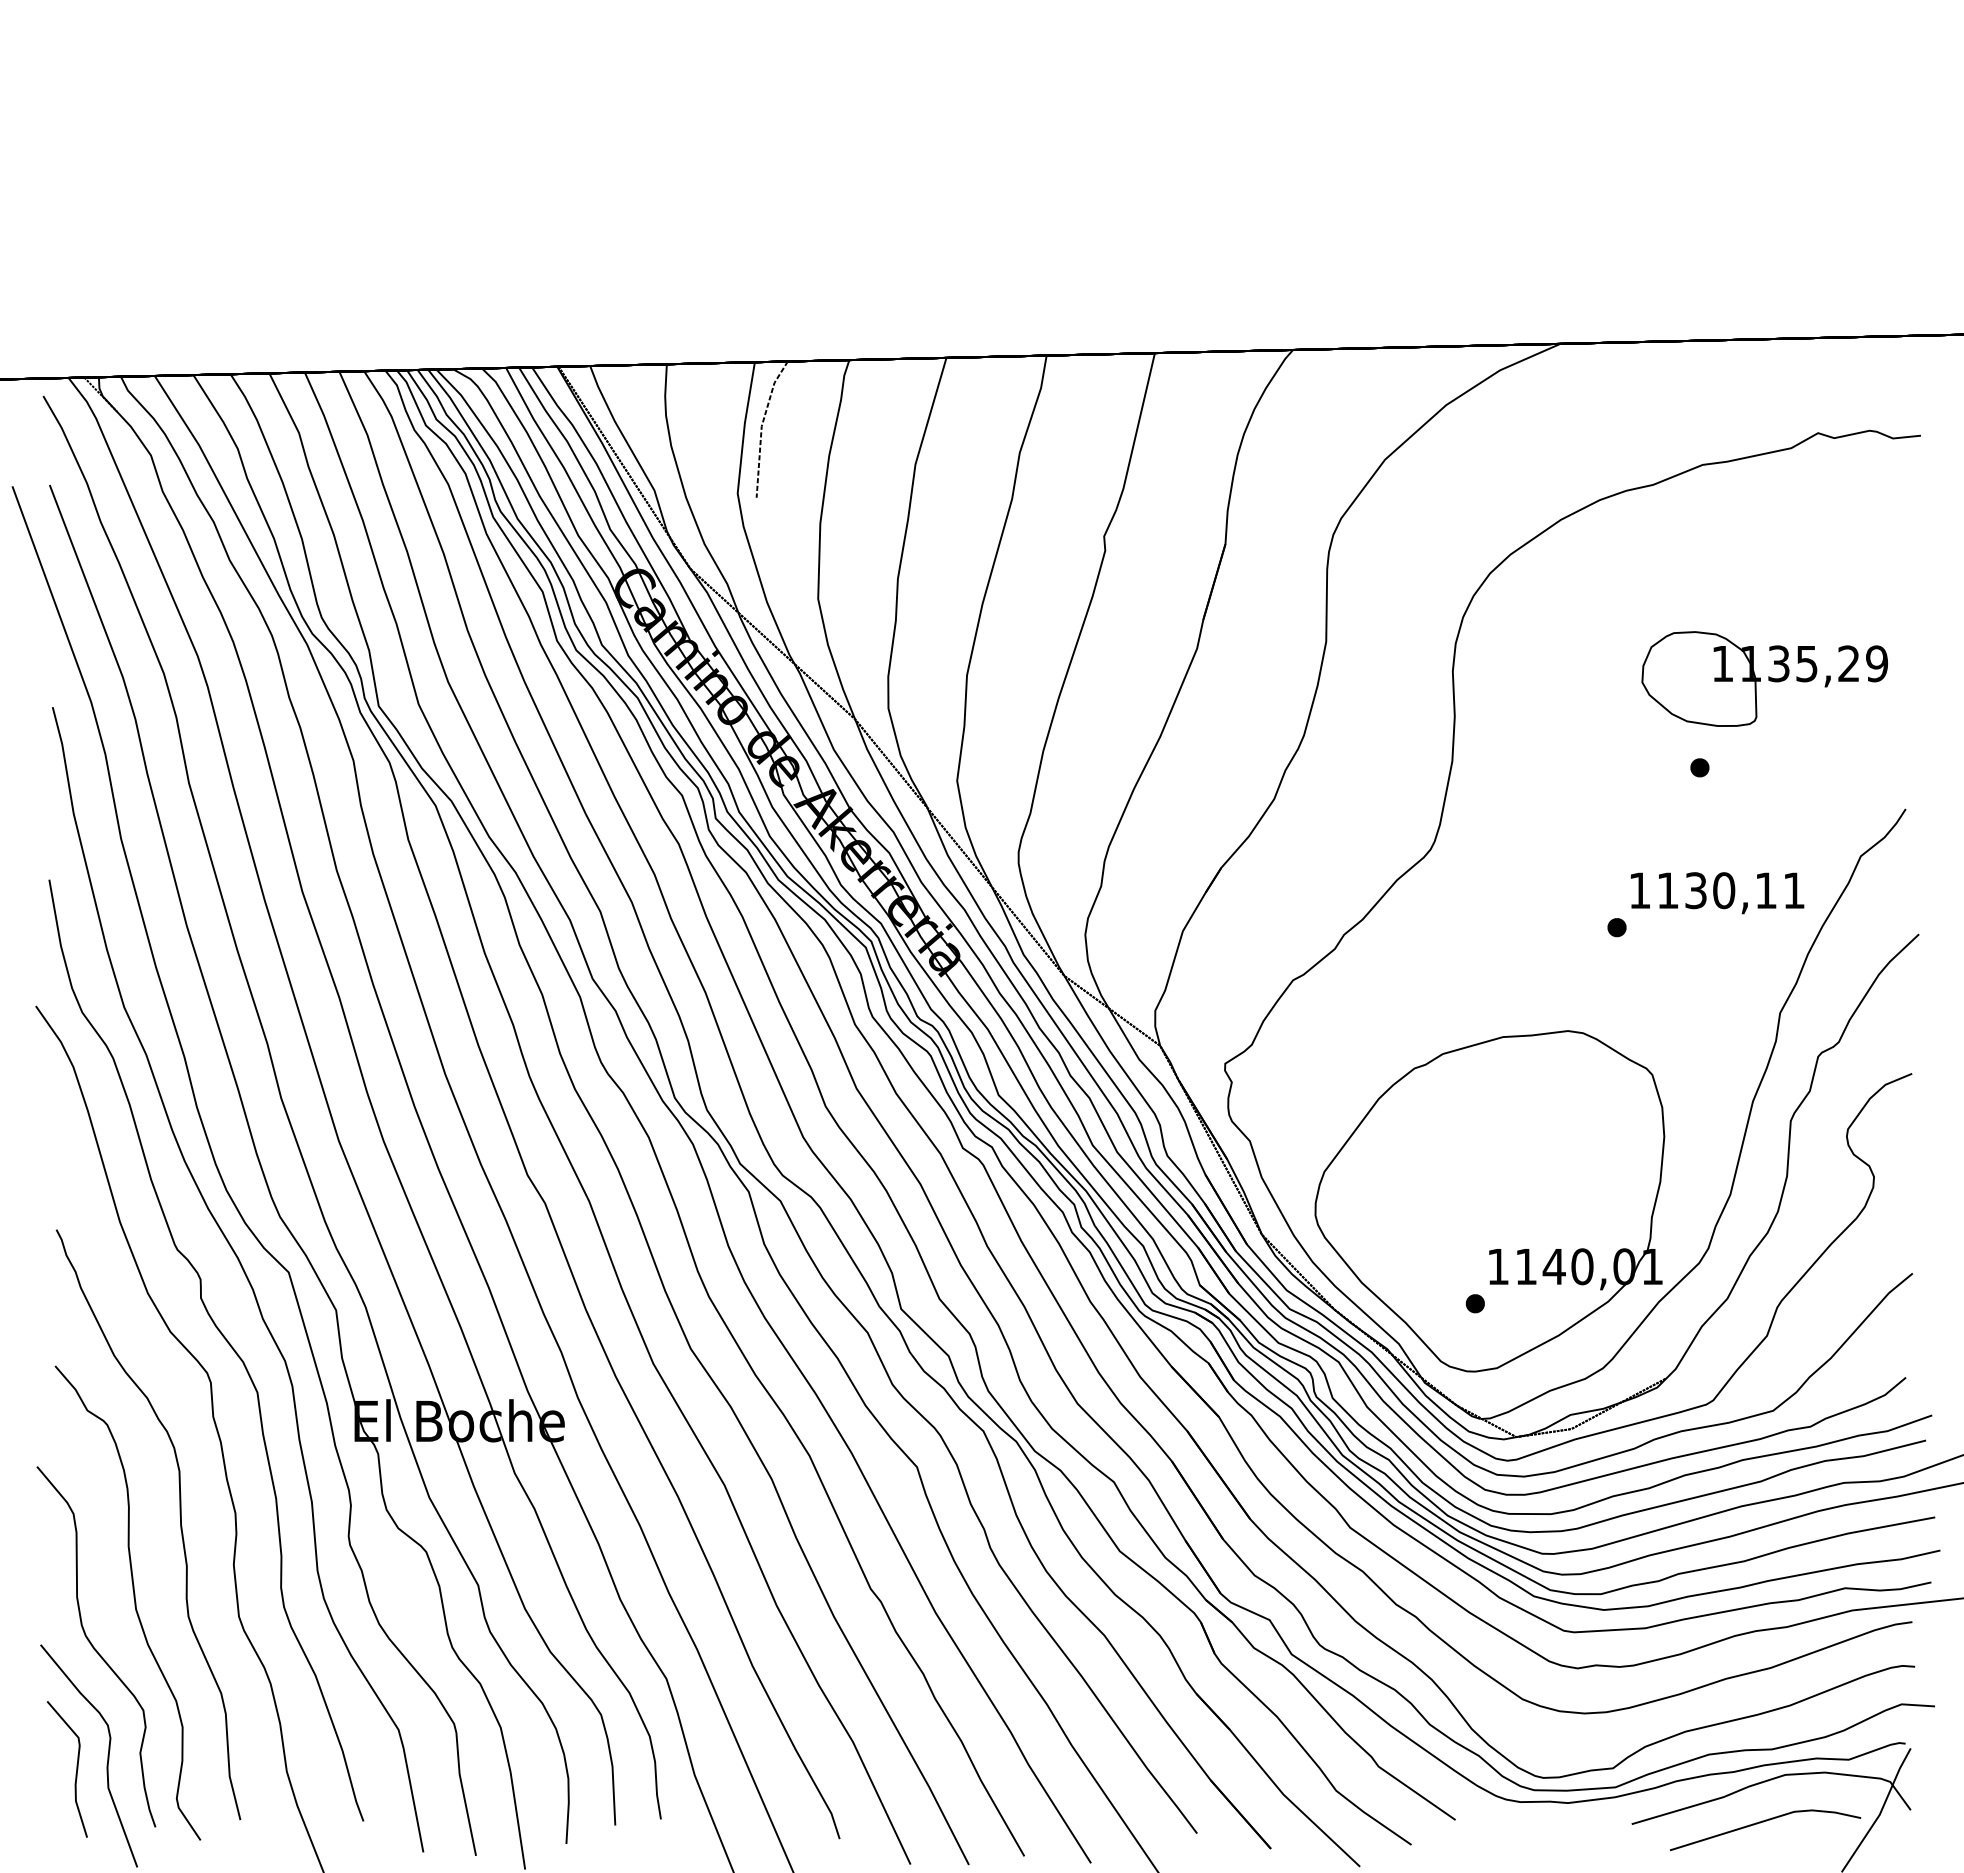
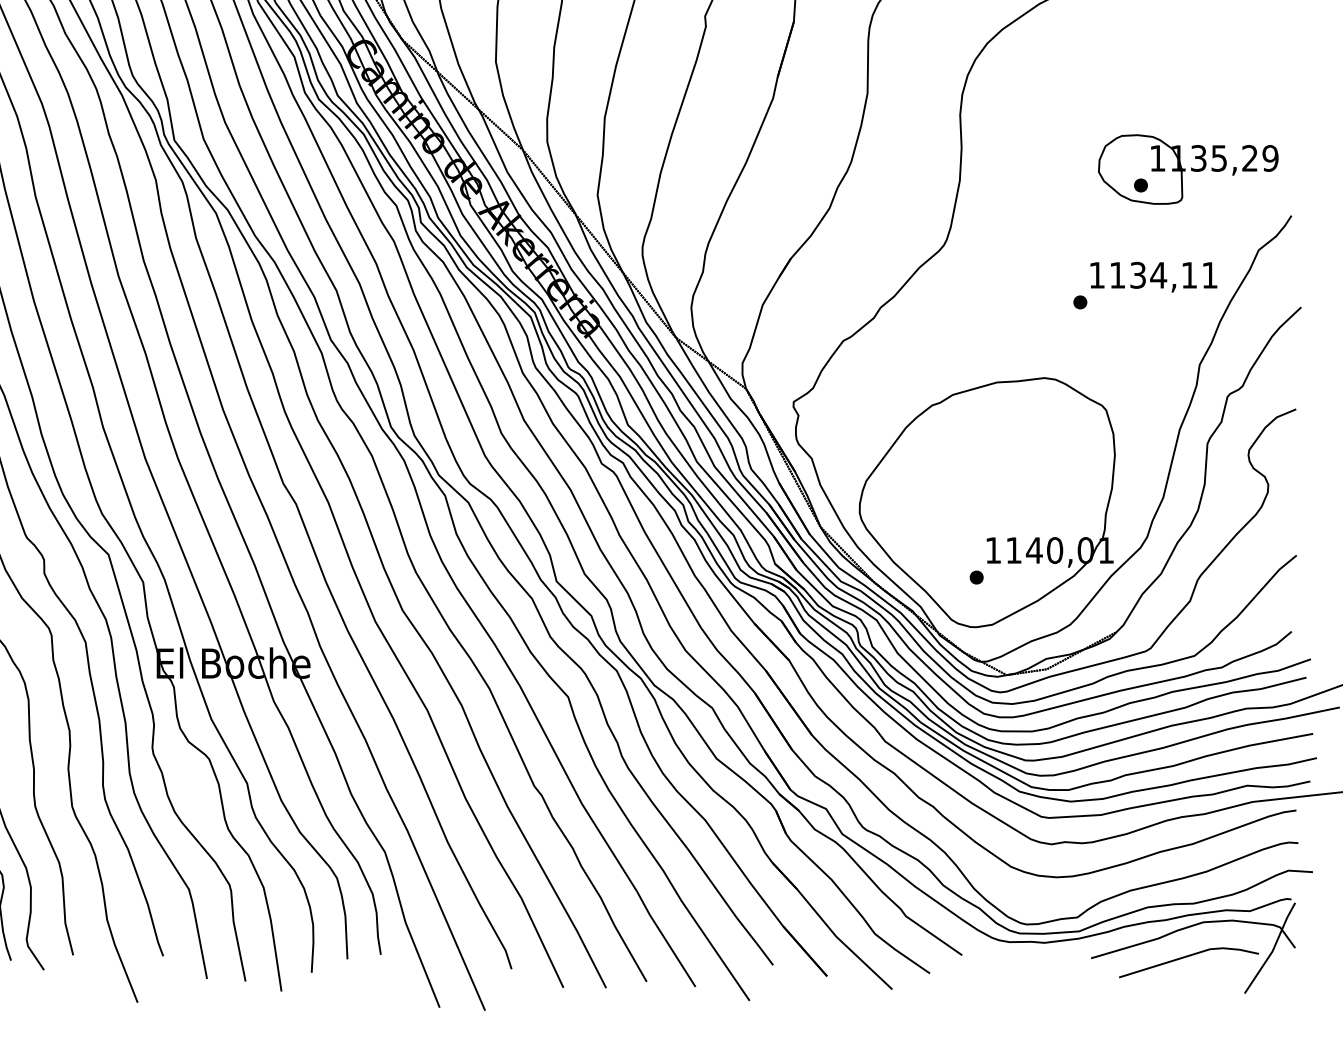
part: (1764, 678) -> (1188, 169), moved
text: (1723, 890) -> (1158, 275), 1130,11 -> 1134,11

